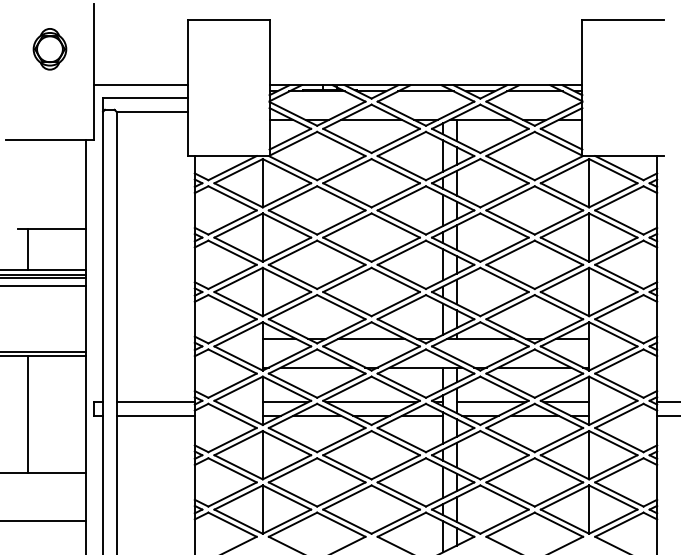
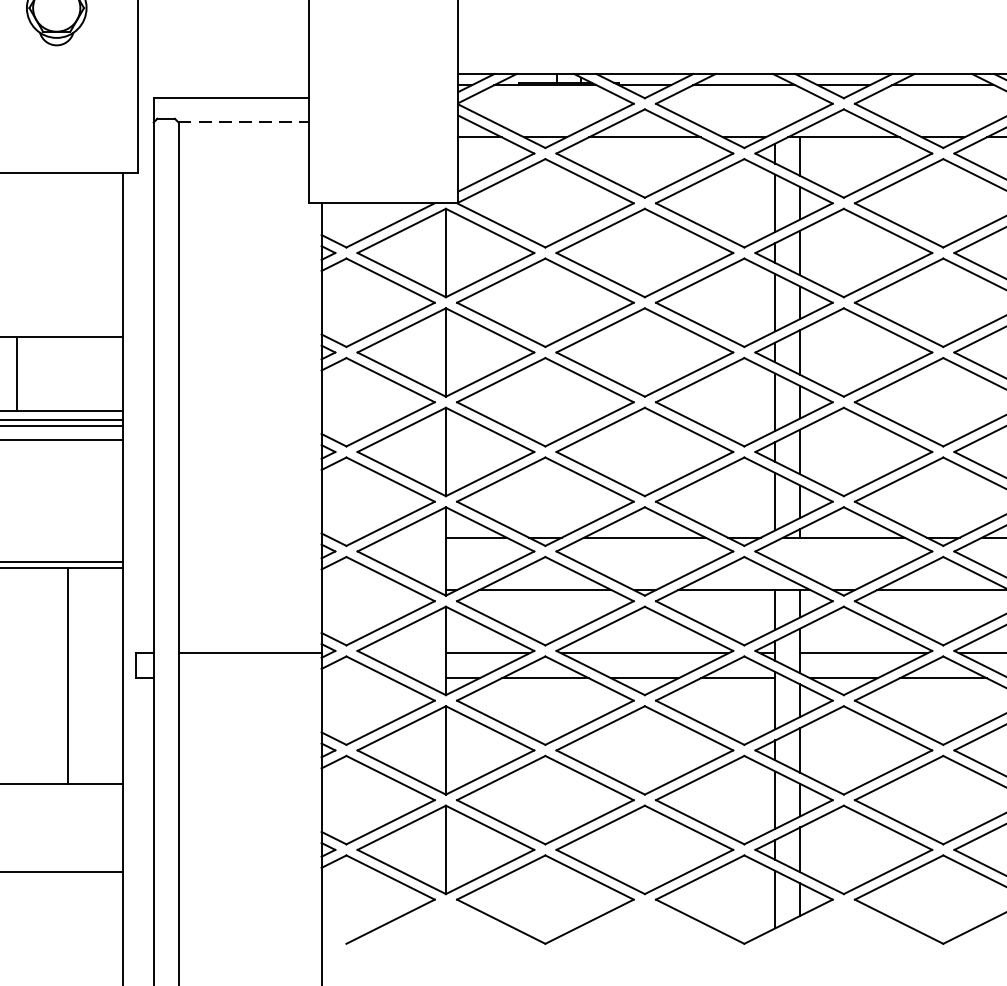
line: (141, 85) -> (224, 74), removed
line: (152, 111) -> (244, 121), solid -> dashed
line: (28, 414) -> (68, 675), moved
line: (155, 415) -> (249, 677), removed

